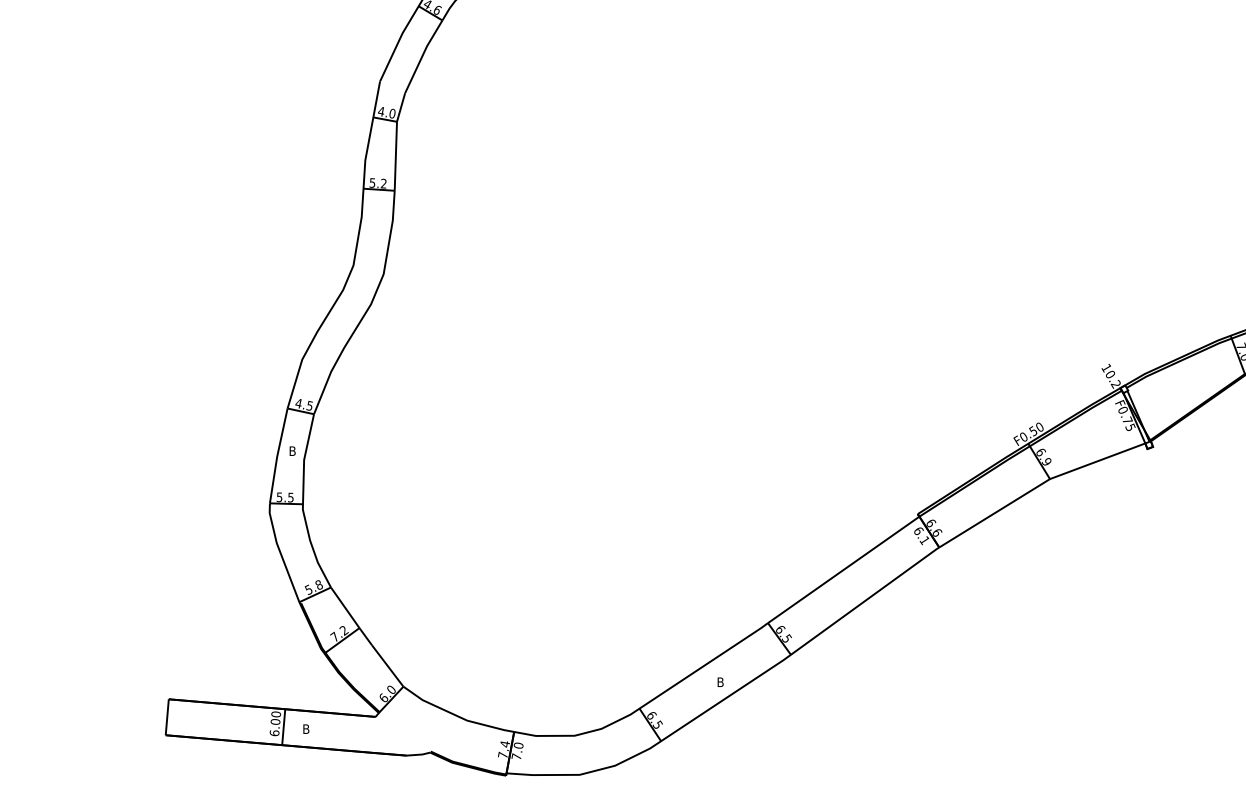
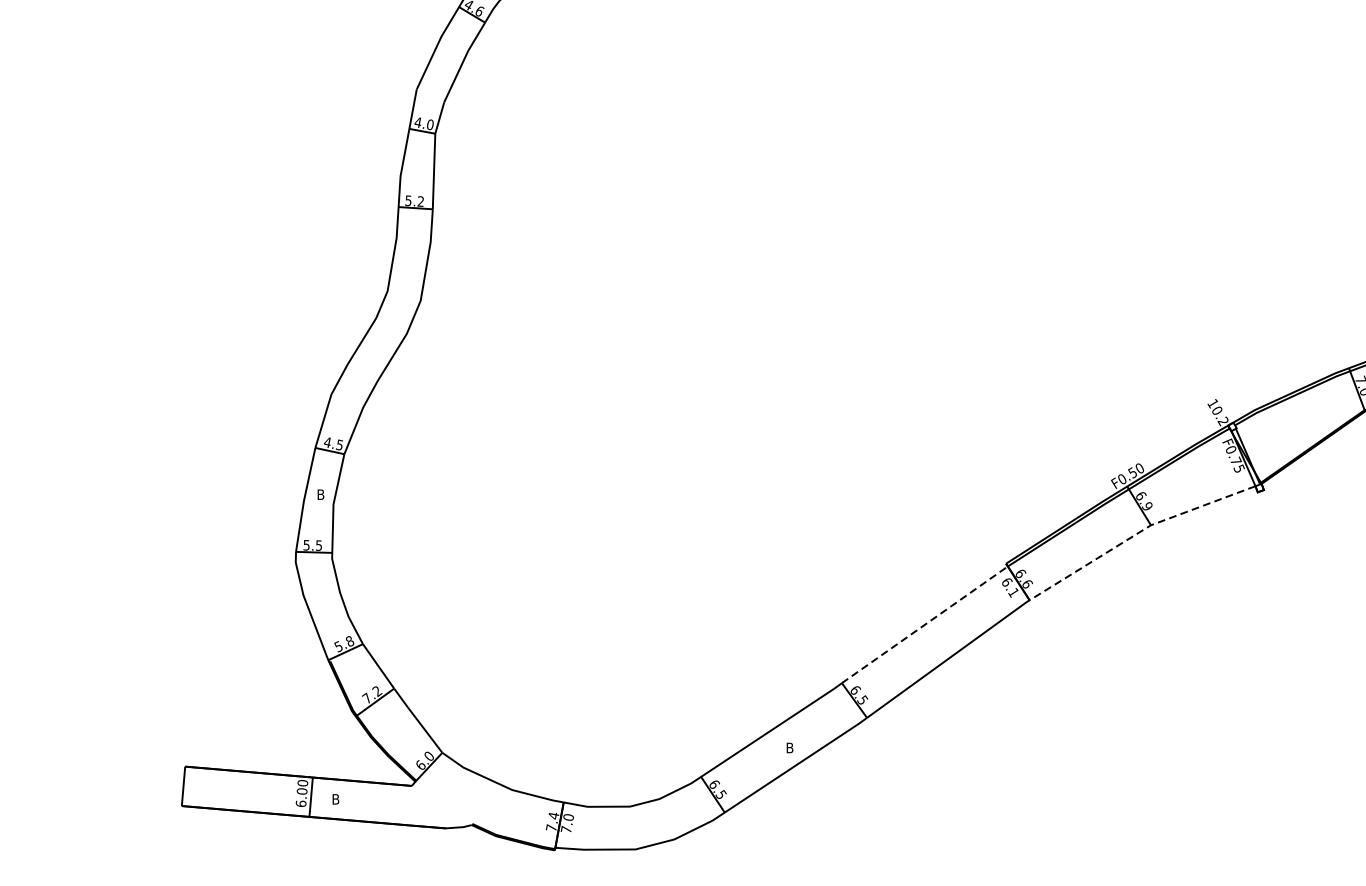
line: (1038, 486) -> (1138, 533), solid -> dashed
line: (843, 569) -> (924, 624), solid -> dashed

